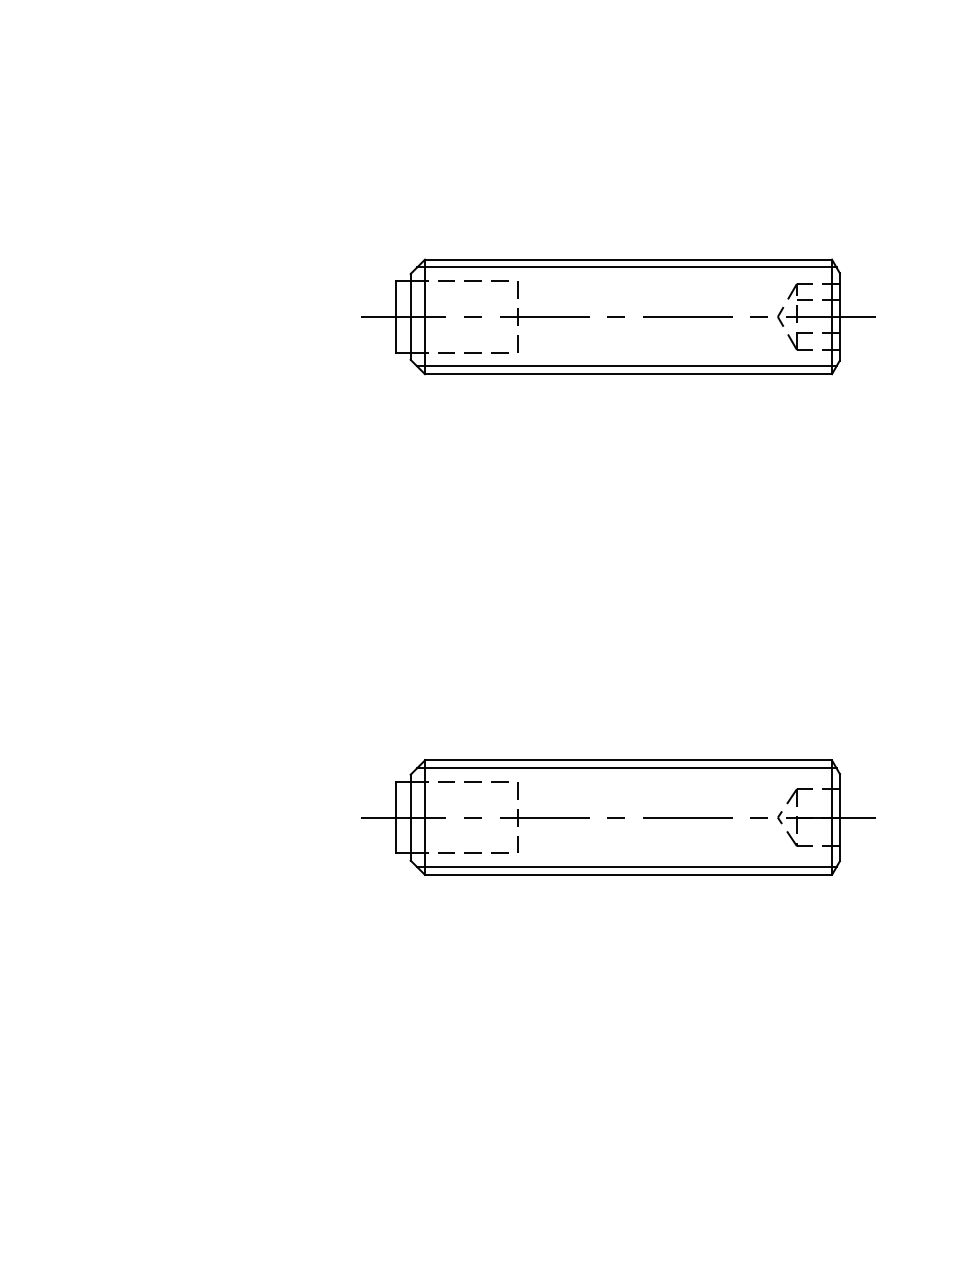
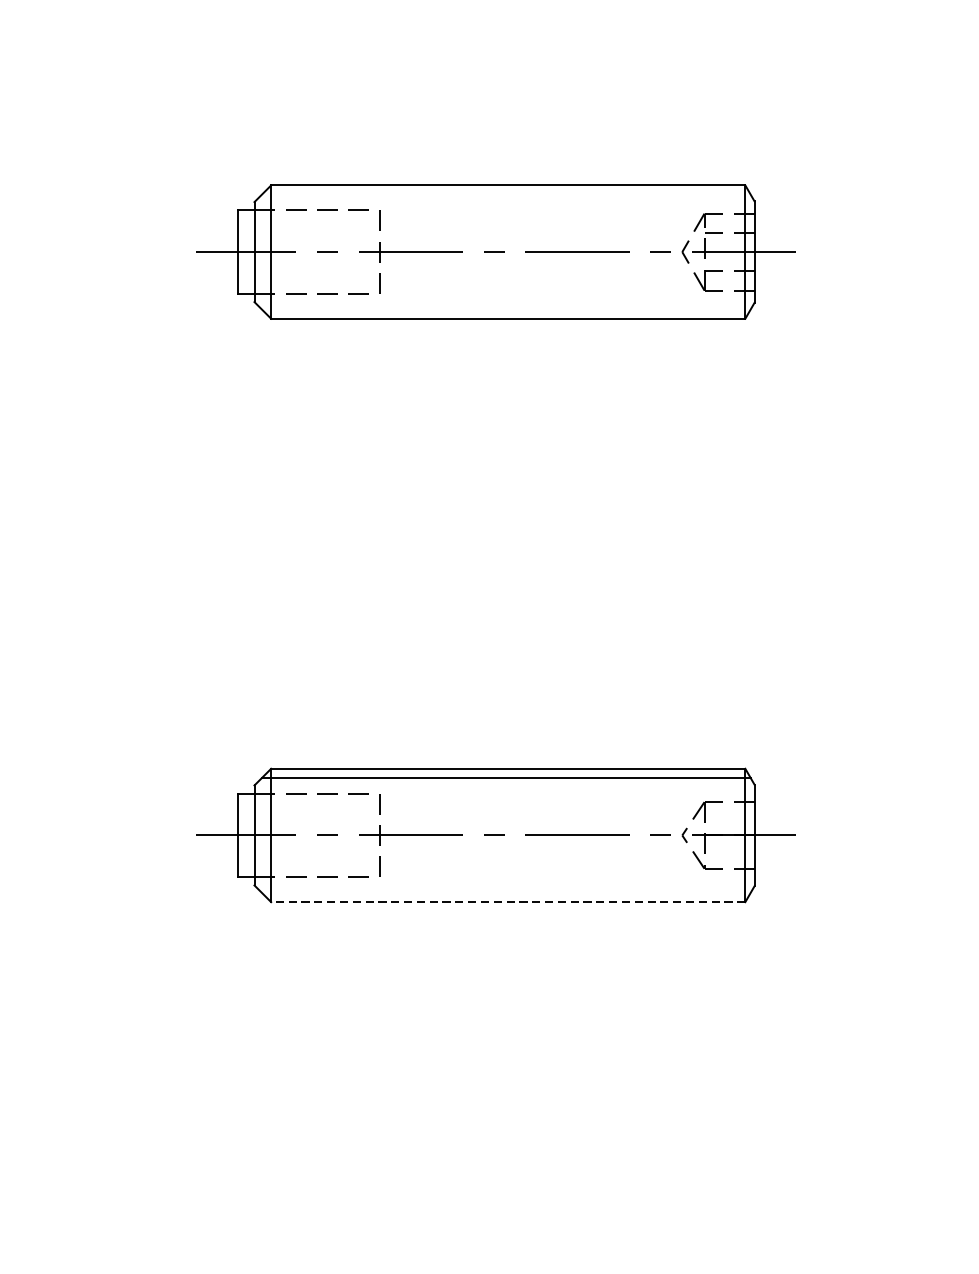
line: (626, 267) -> (505, 194), removed
line: (626, 366) -> (505, 309), removed
line: (626, 867) -> (505, 893), removed
line: (628, 874) -> (508, 901), solid -> dashed

